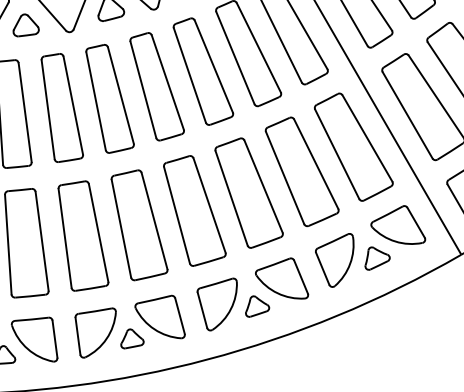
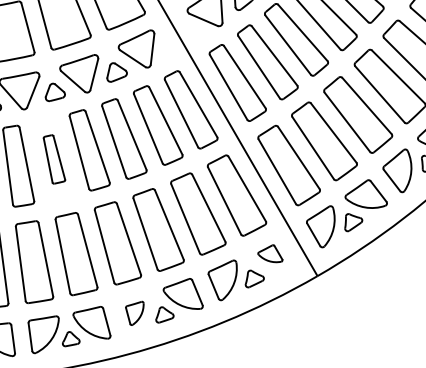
part: (110, 99) -> (54, 159), size x0.6
part: (398, 224) -> (270, 253), size x0.6
part: (216, 304) -> (134, 313), size x0.6

